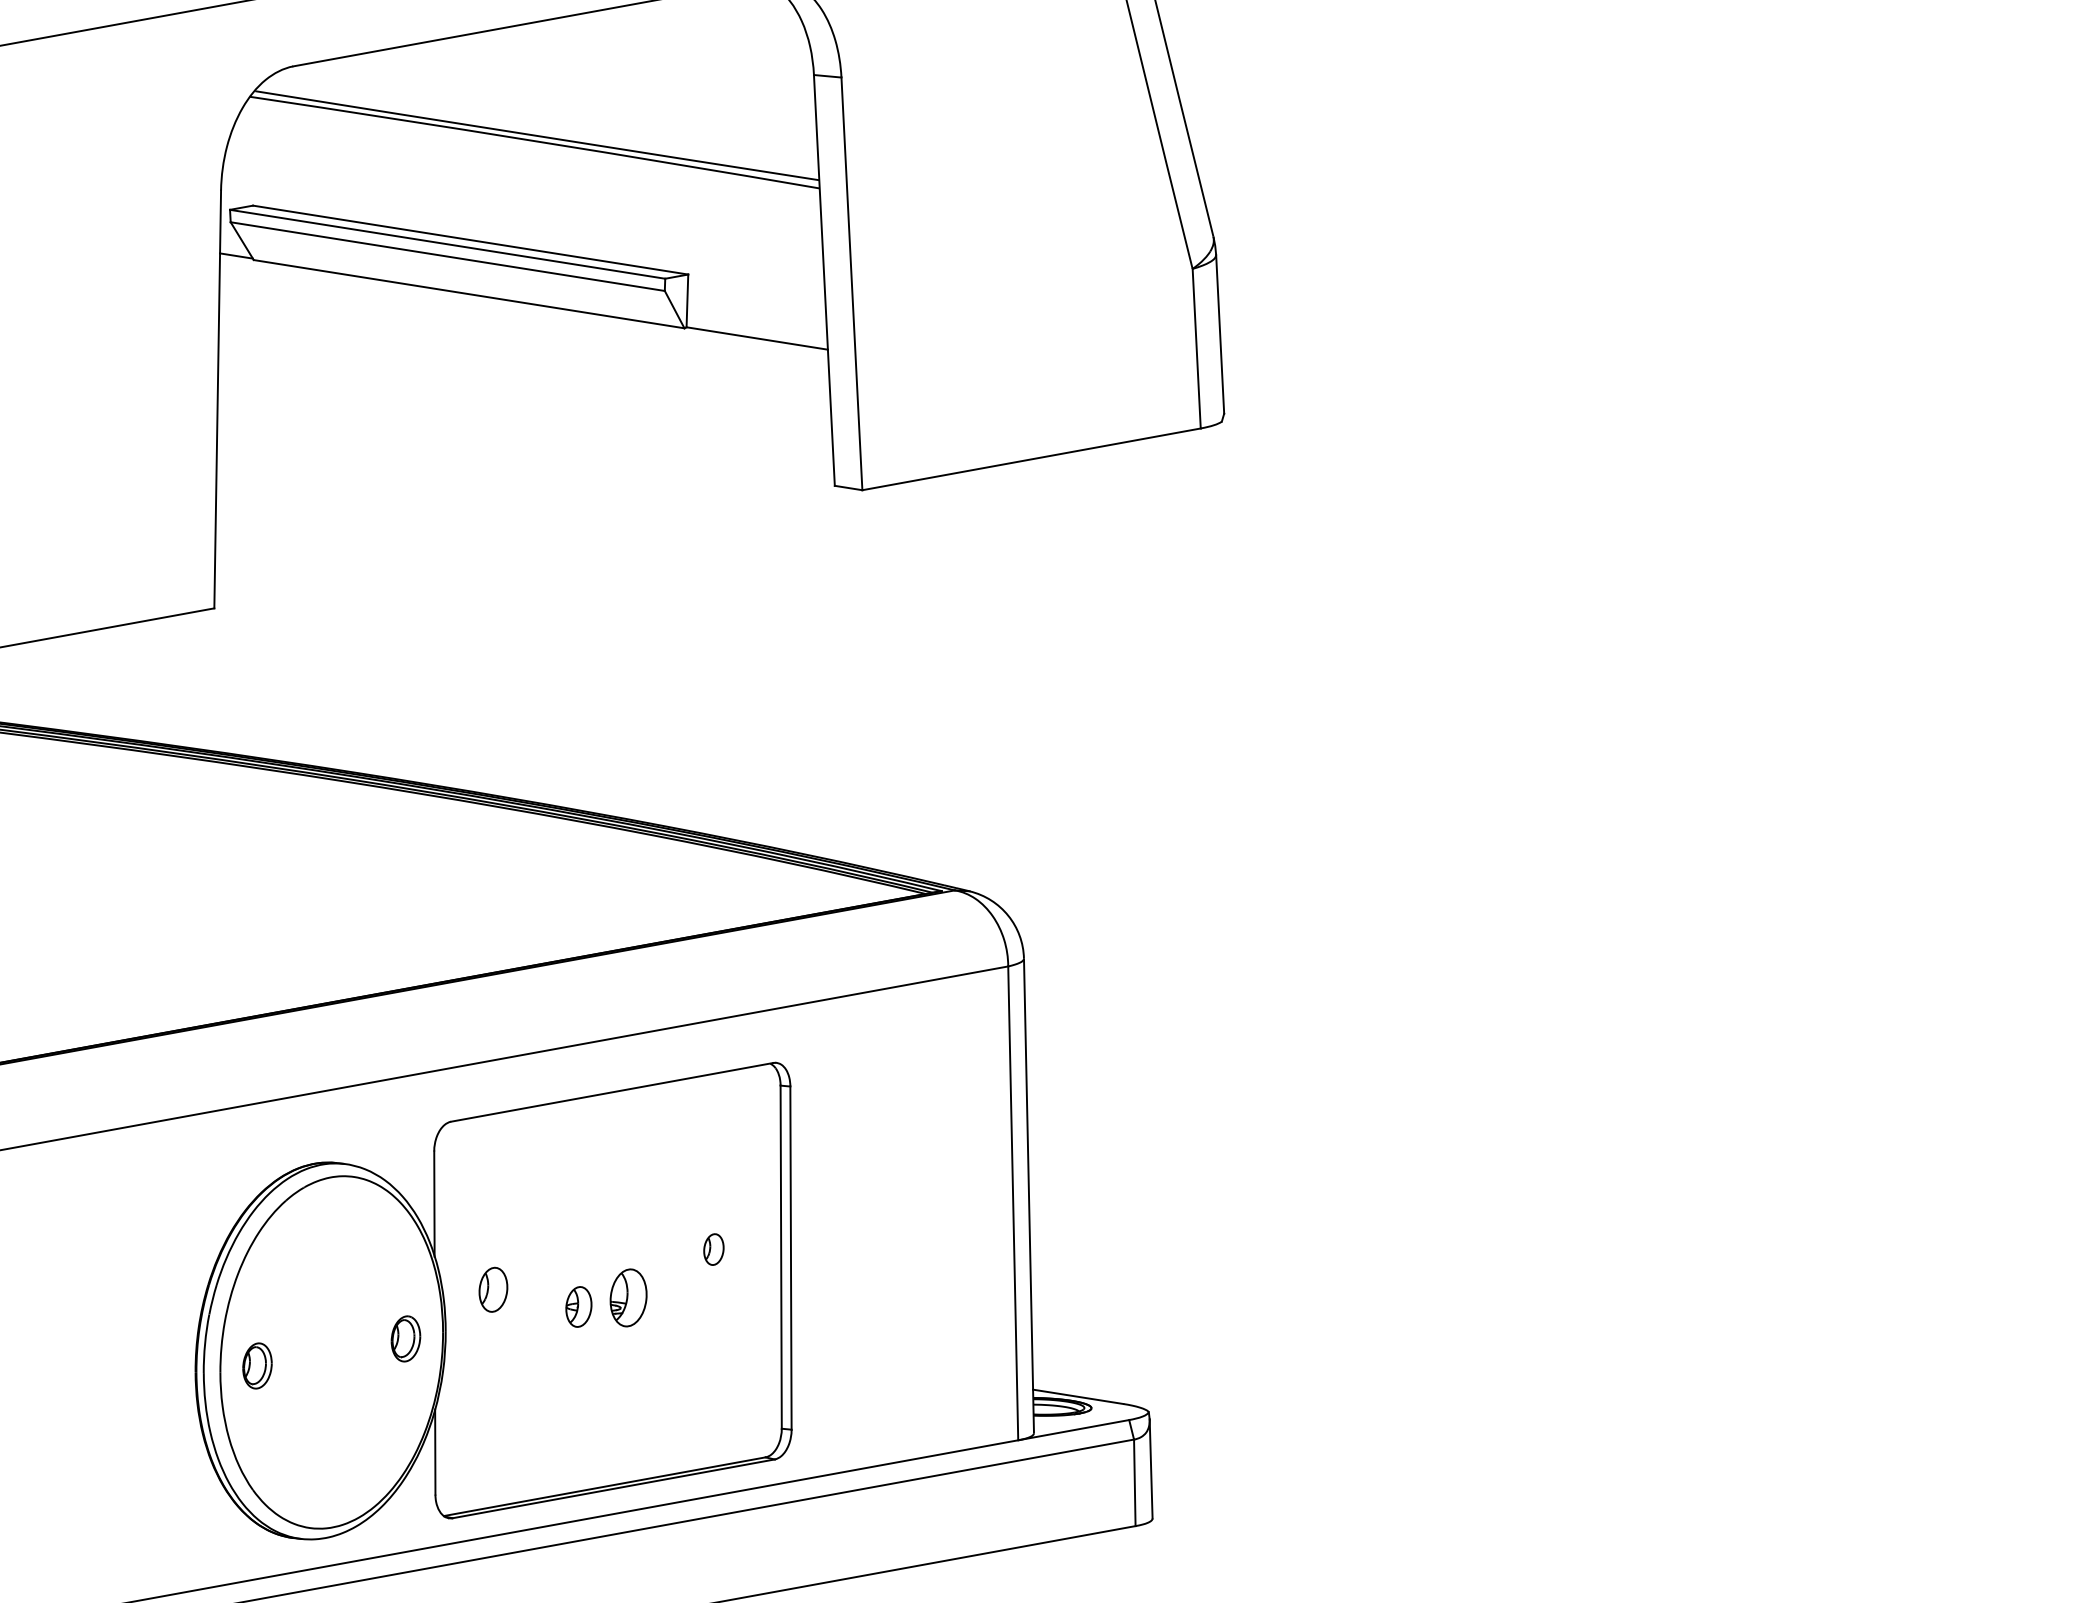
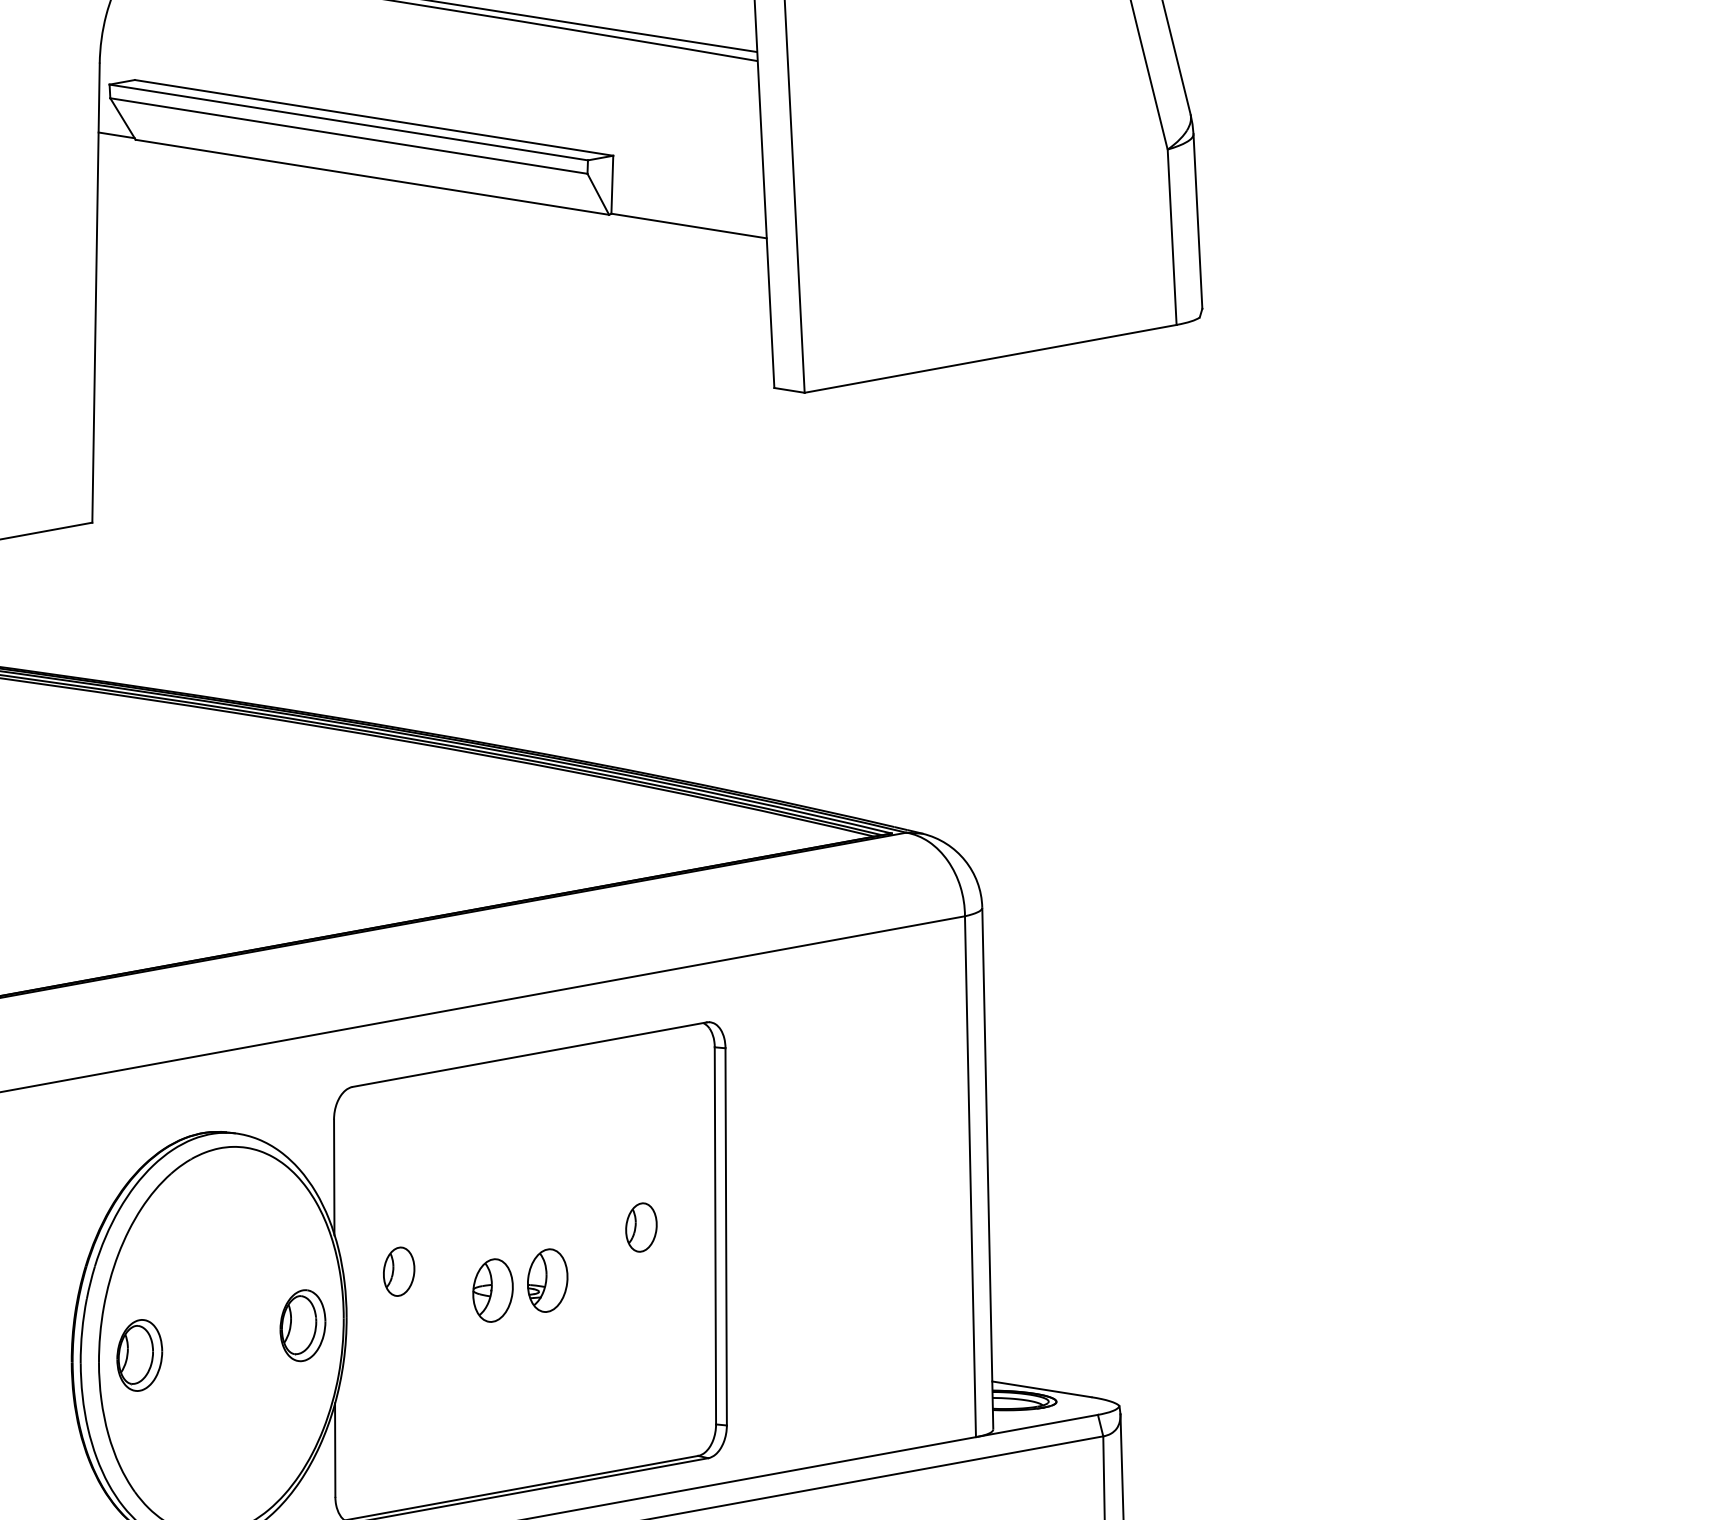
part: (713, 1249) -> (641, 1227), size x1.43
part: (578, 1306) -> (492, 1290), size x1.43
part: (405, 1338) -> (302, 1325), size x1.43
part: (257, 1365) -> (139, 1354), size x1.43

